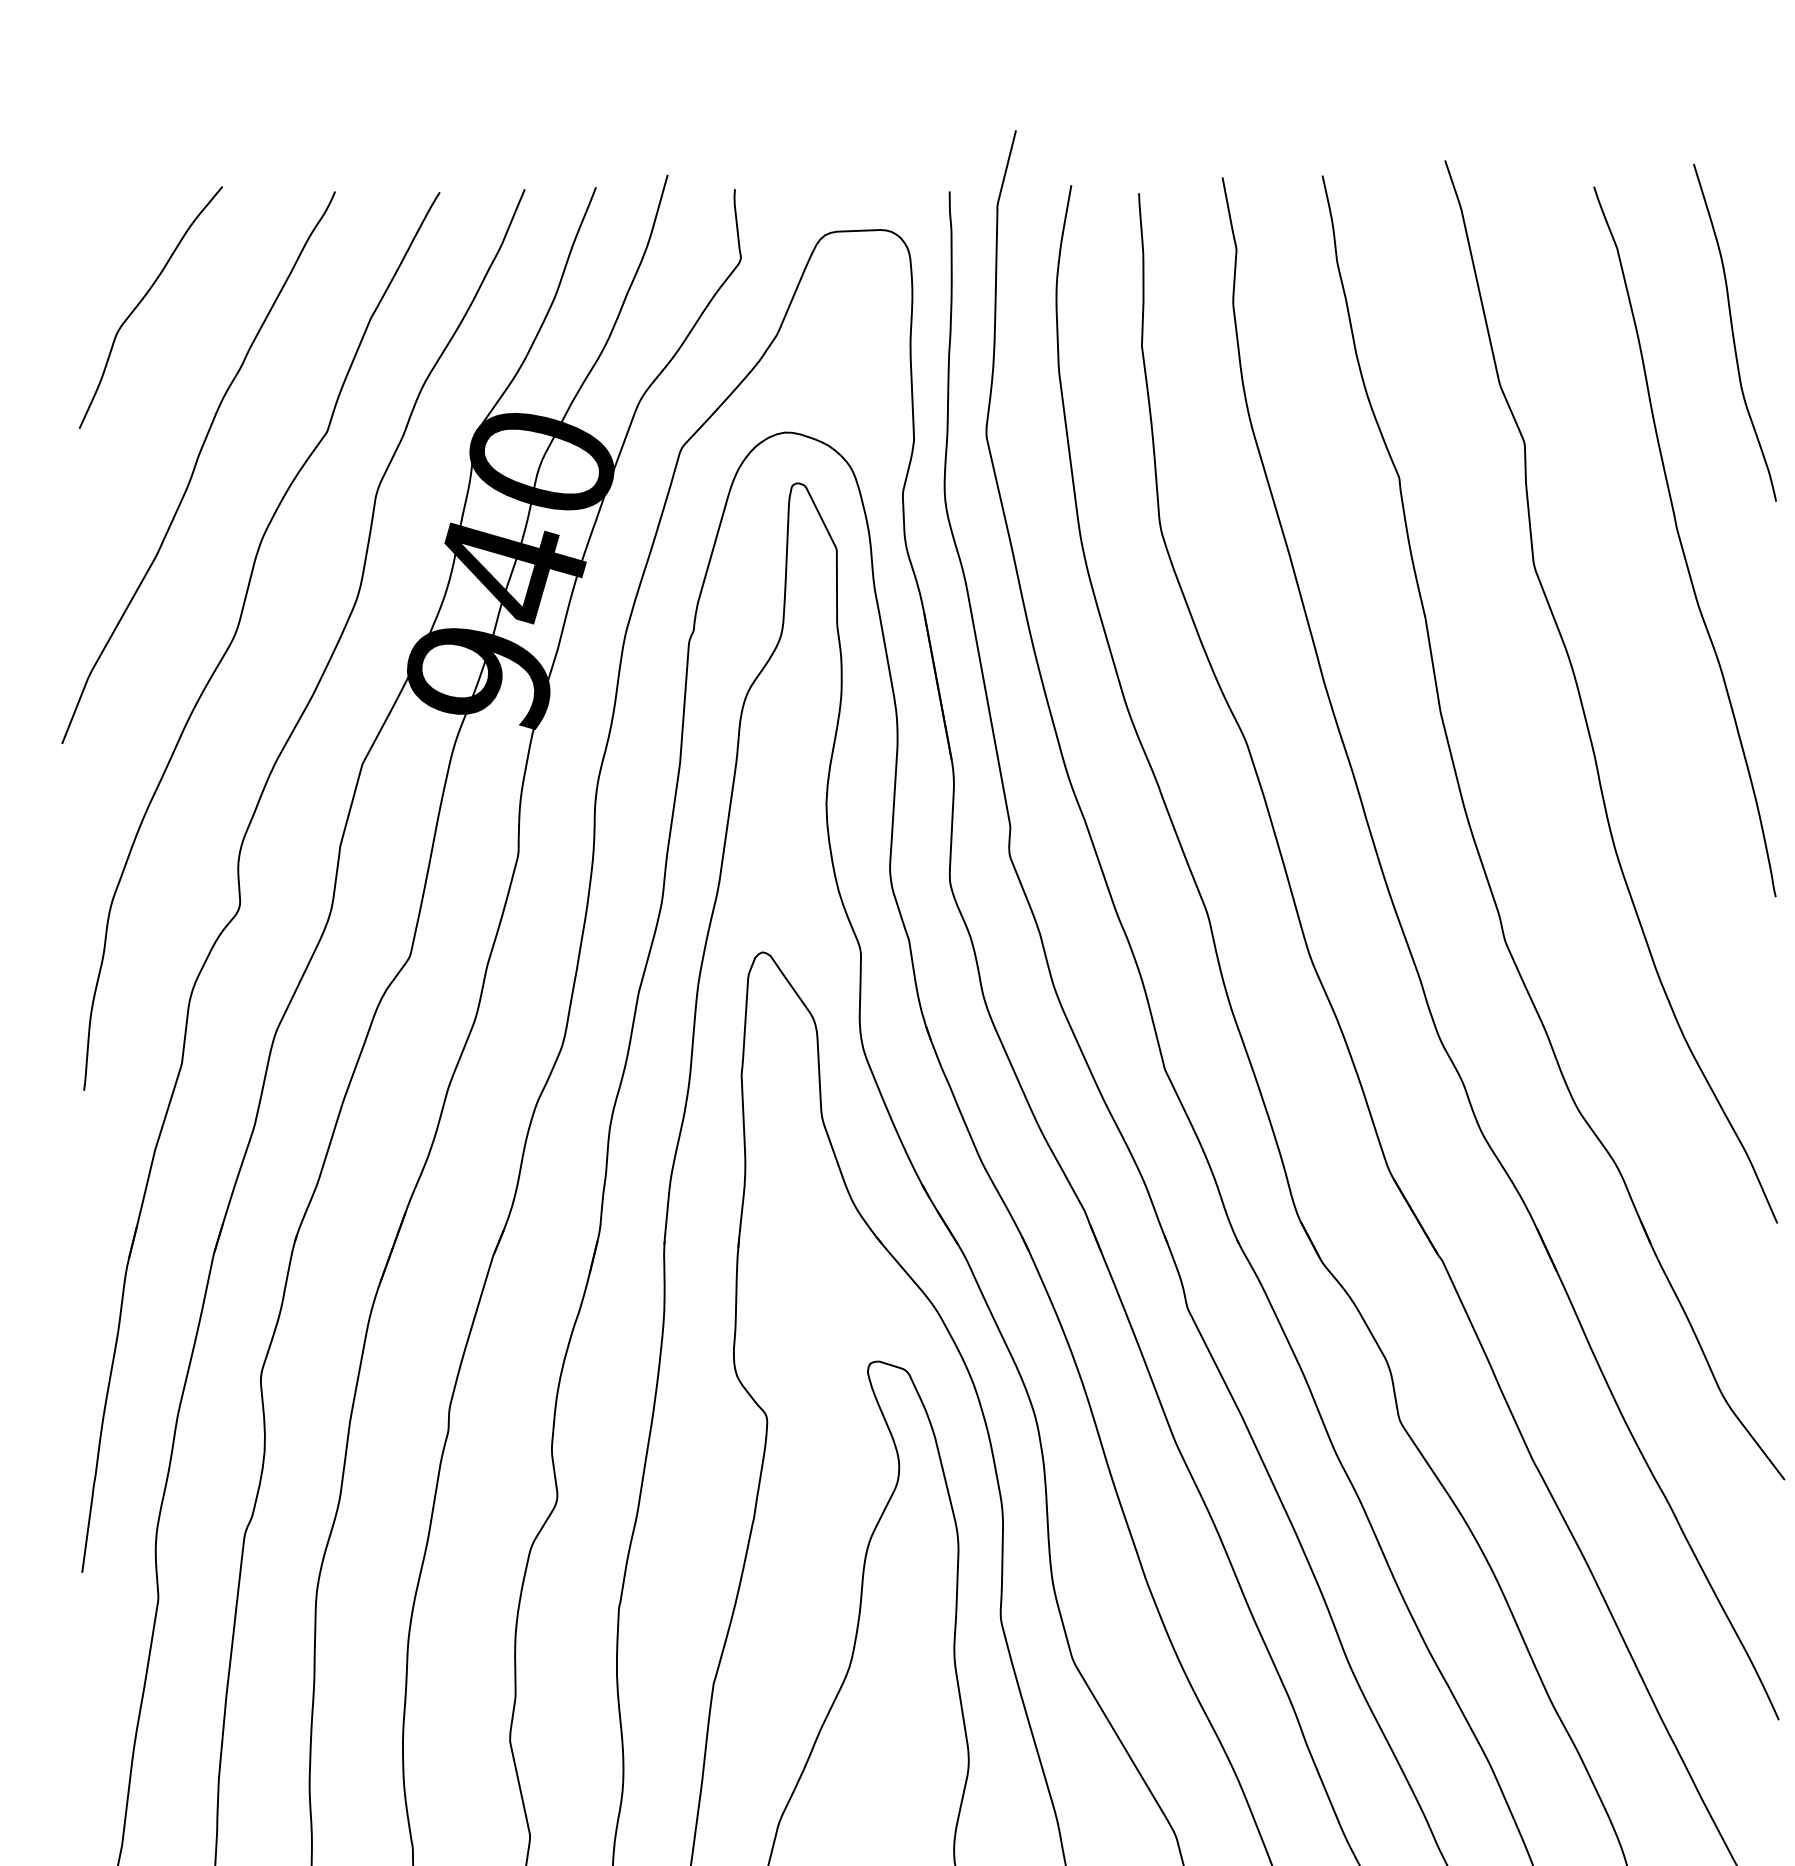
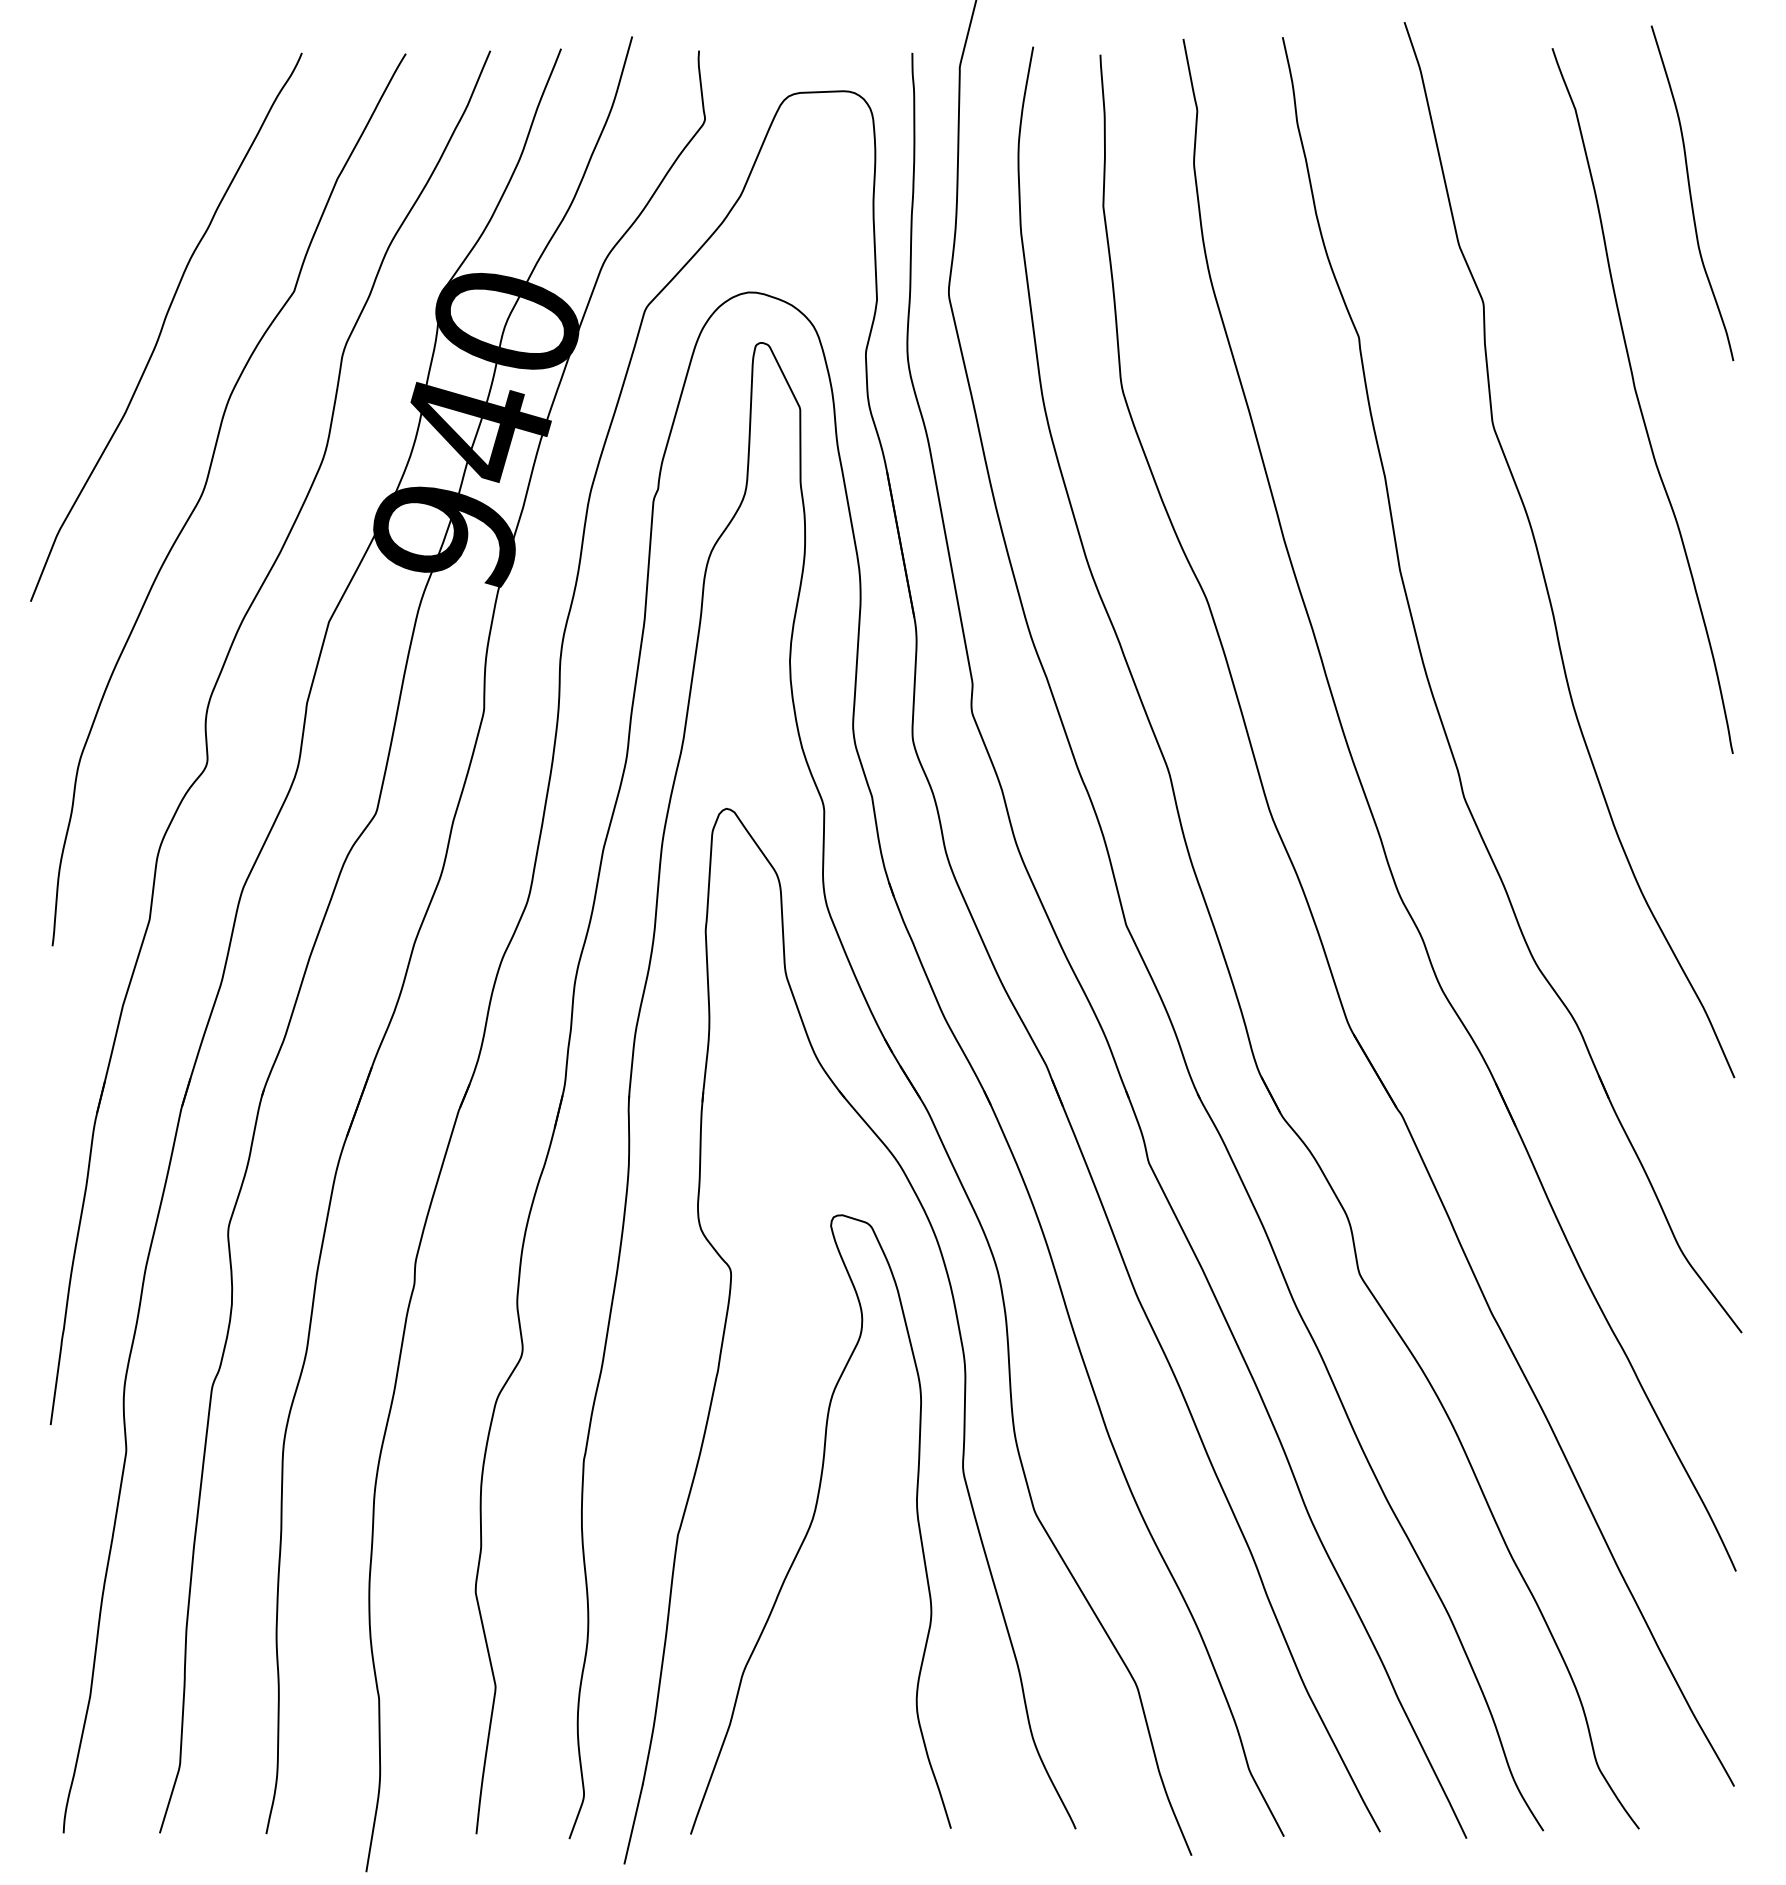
curve: (143, 299) -> (111, 160), removed

